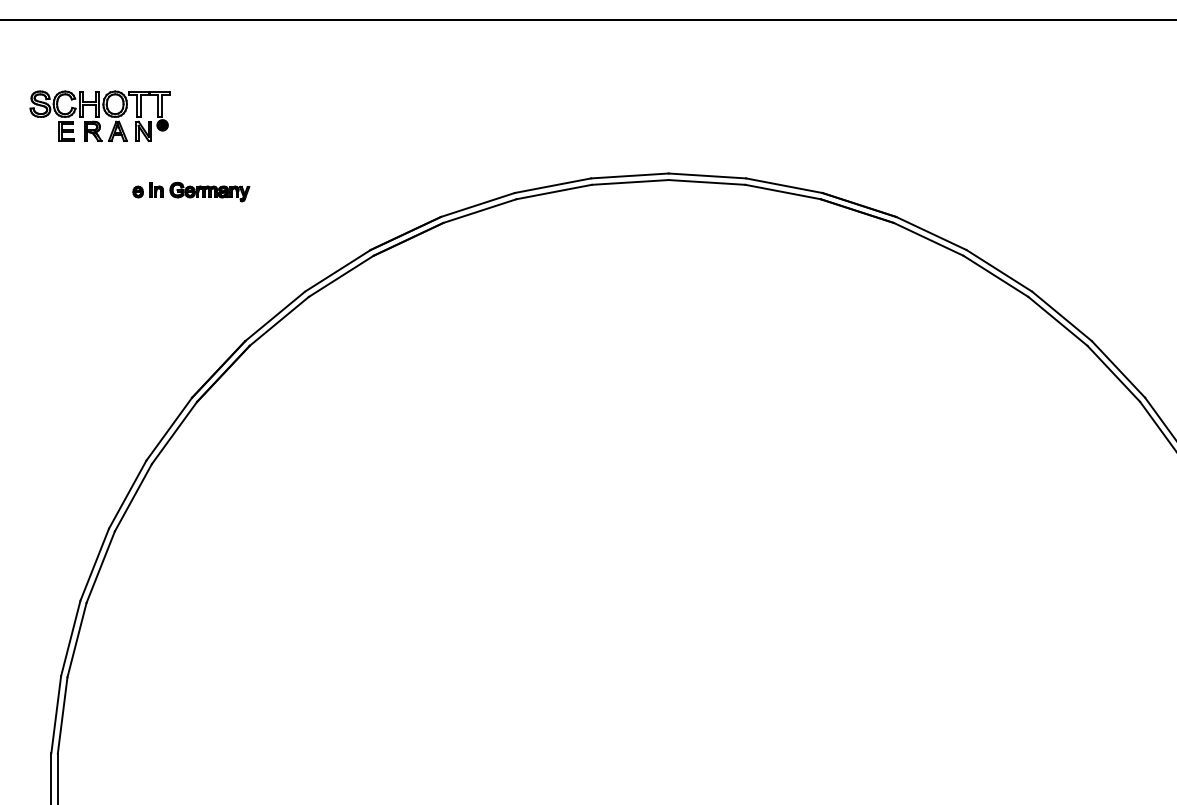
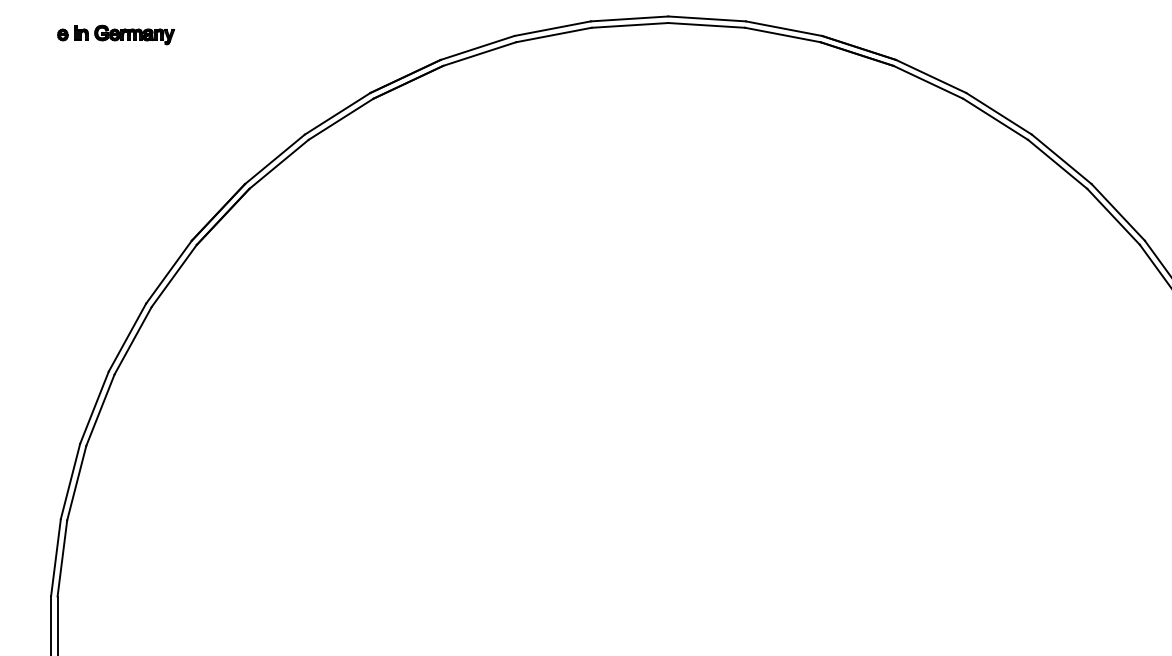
part: (191, 191) -> (116, 34), moved

